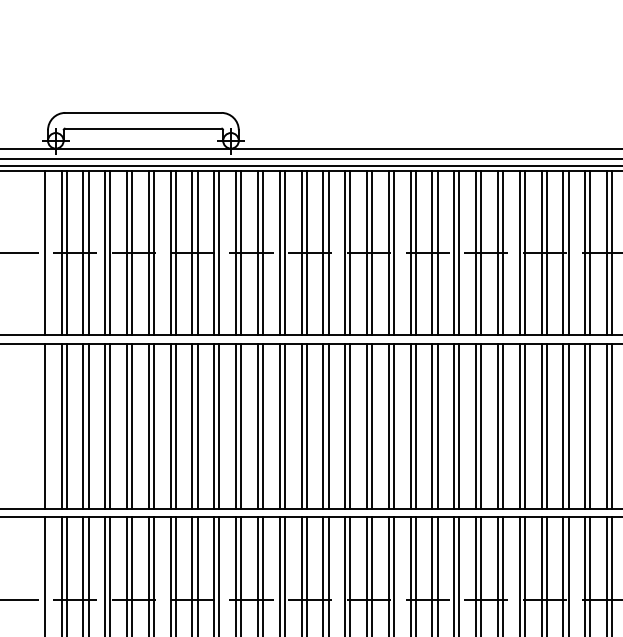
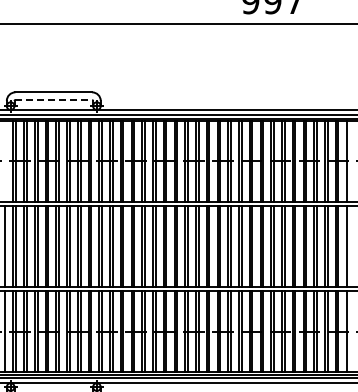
line: (144, 129) -> (54, 100), solid -> dashed
line: (45, 253) -> (5, 161), removed

